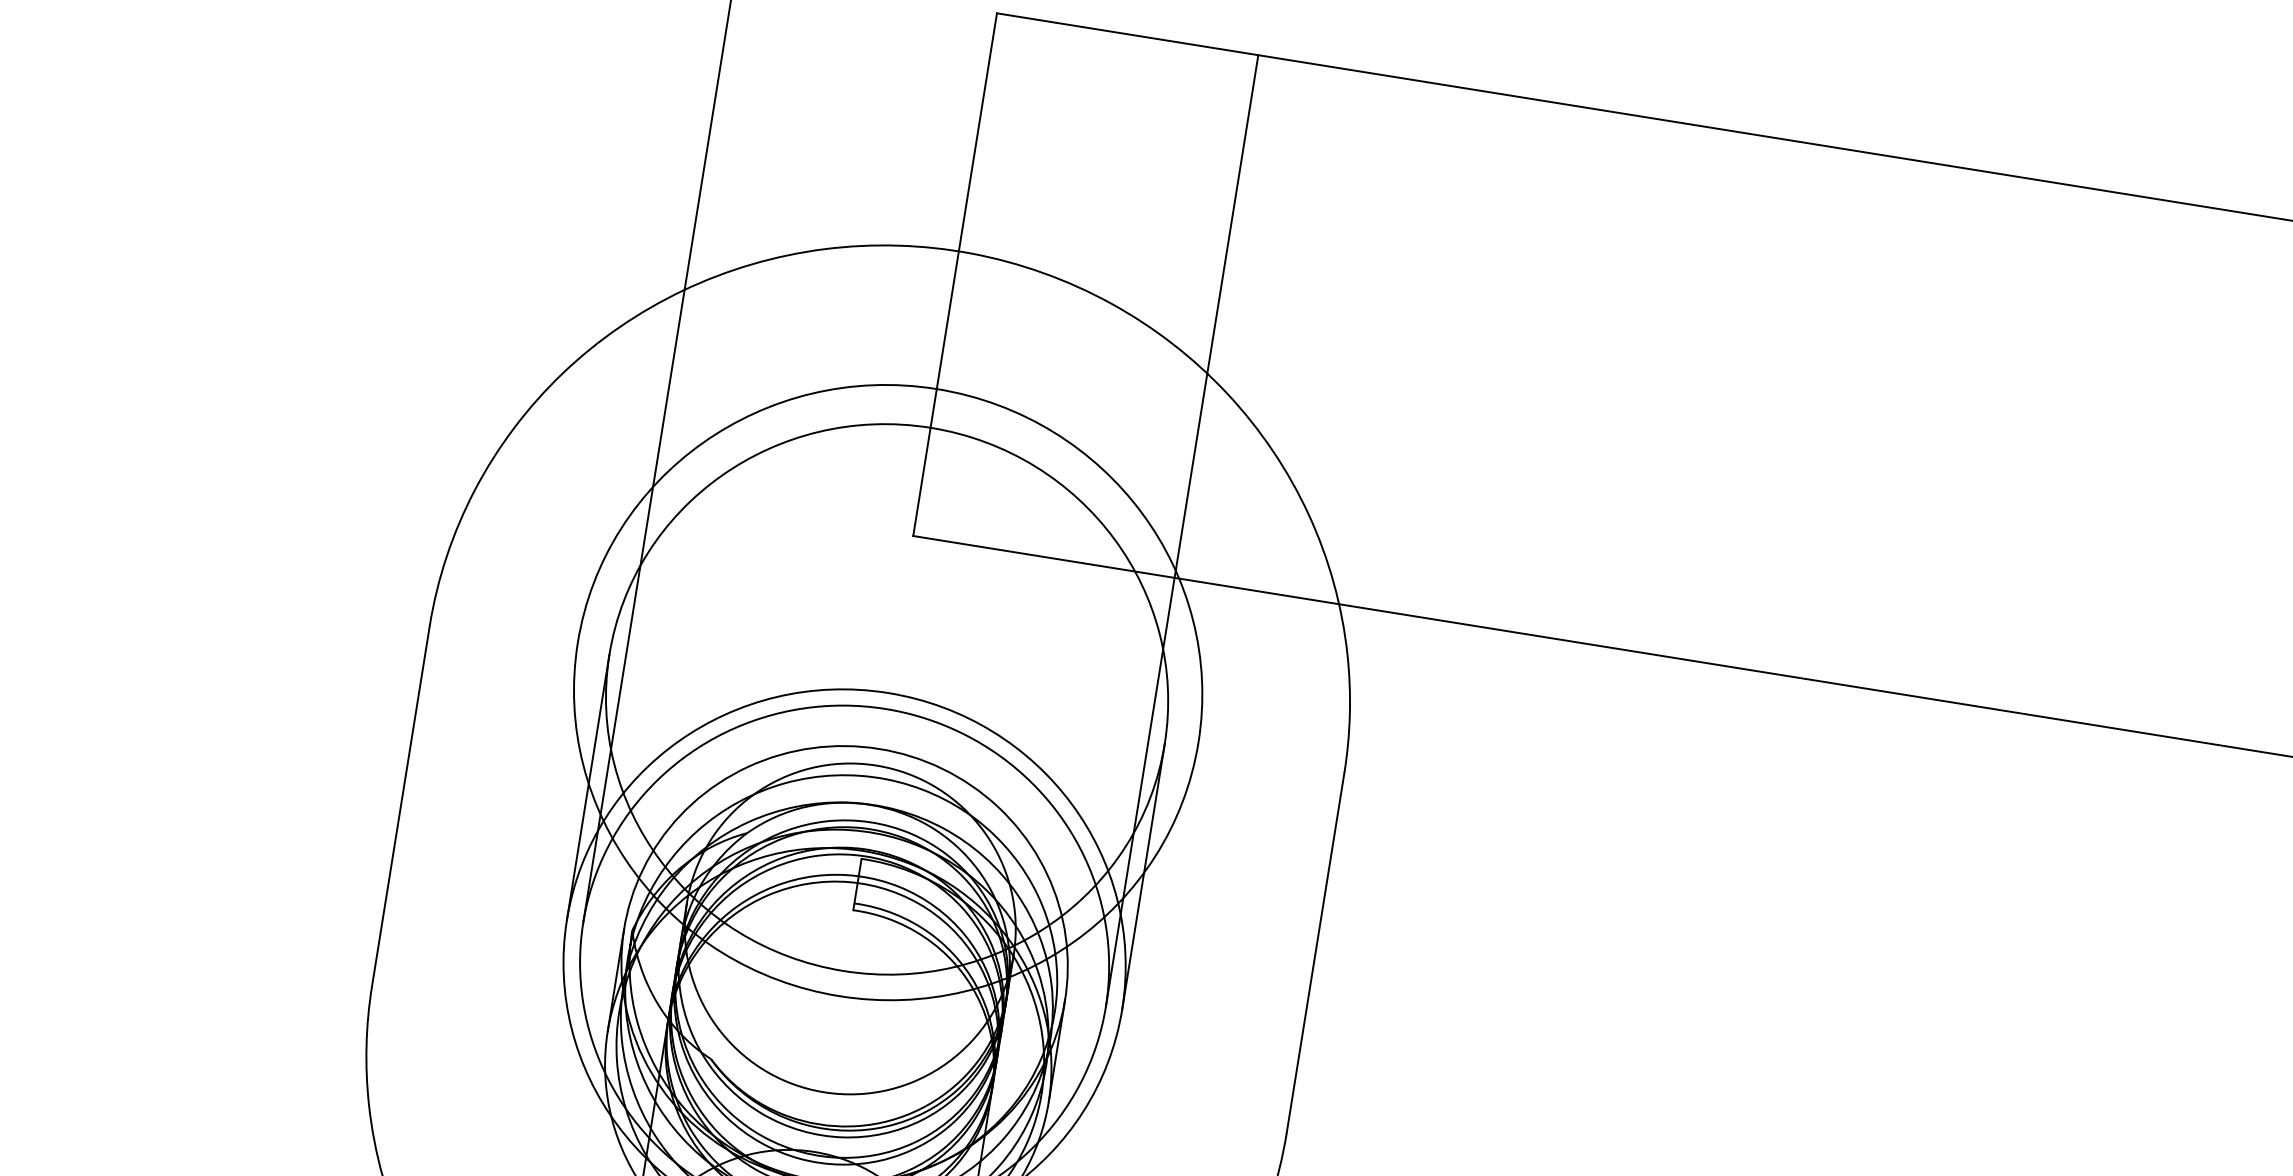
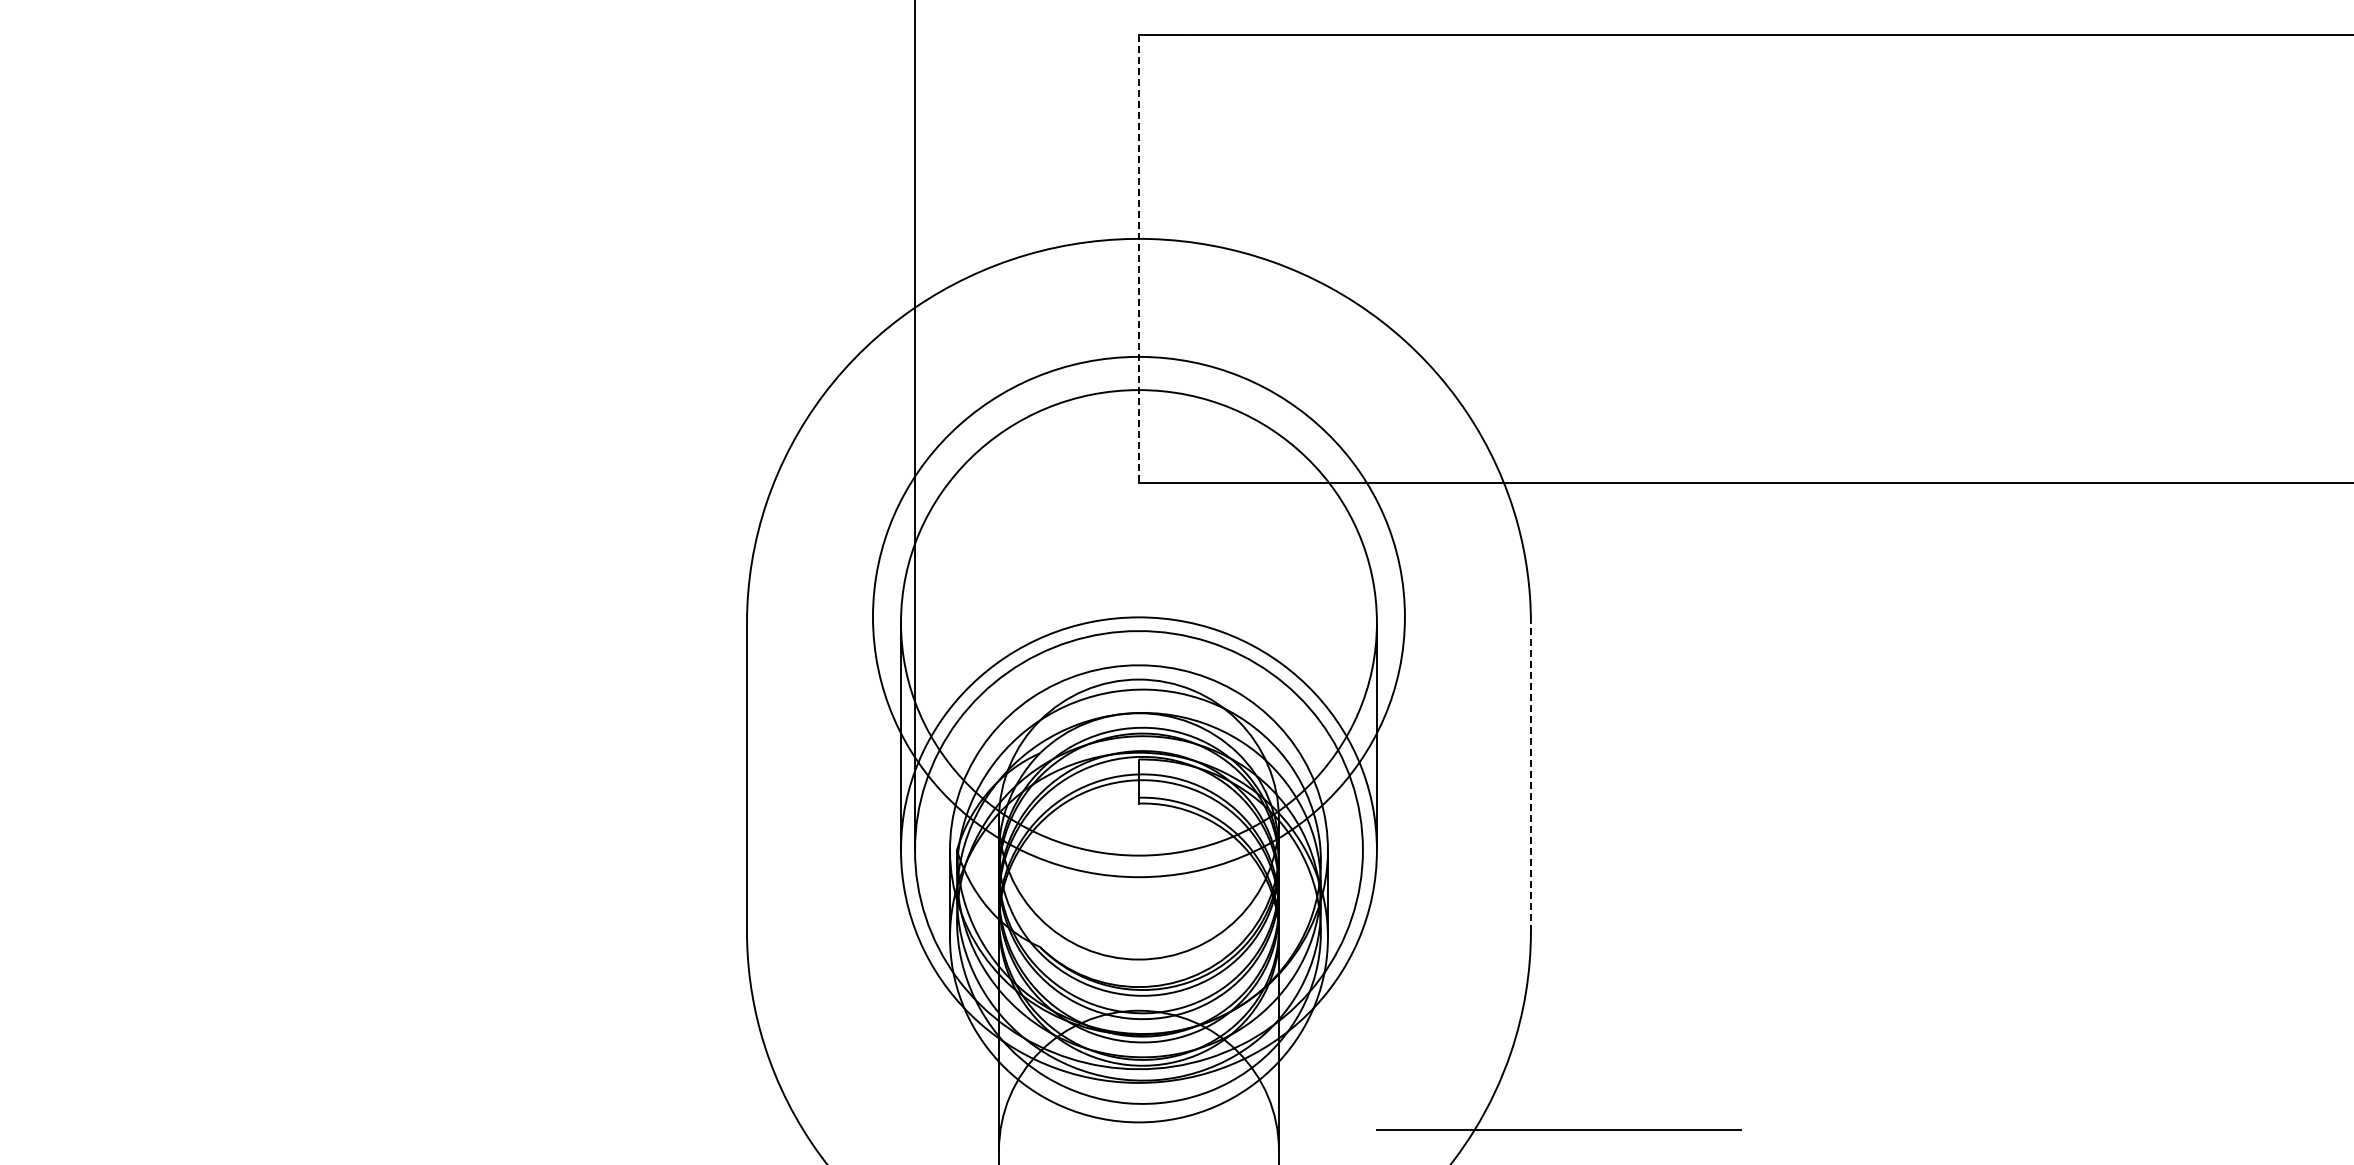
line: (954, 274) -> (1138, 258), solid -> dashed
line: (1181, 530) -> (1362, 442), removed
line: (1315, 951) -> (1530, 776), solid -> dashed

